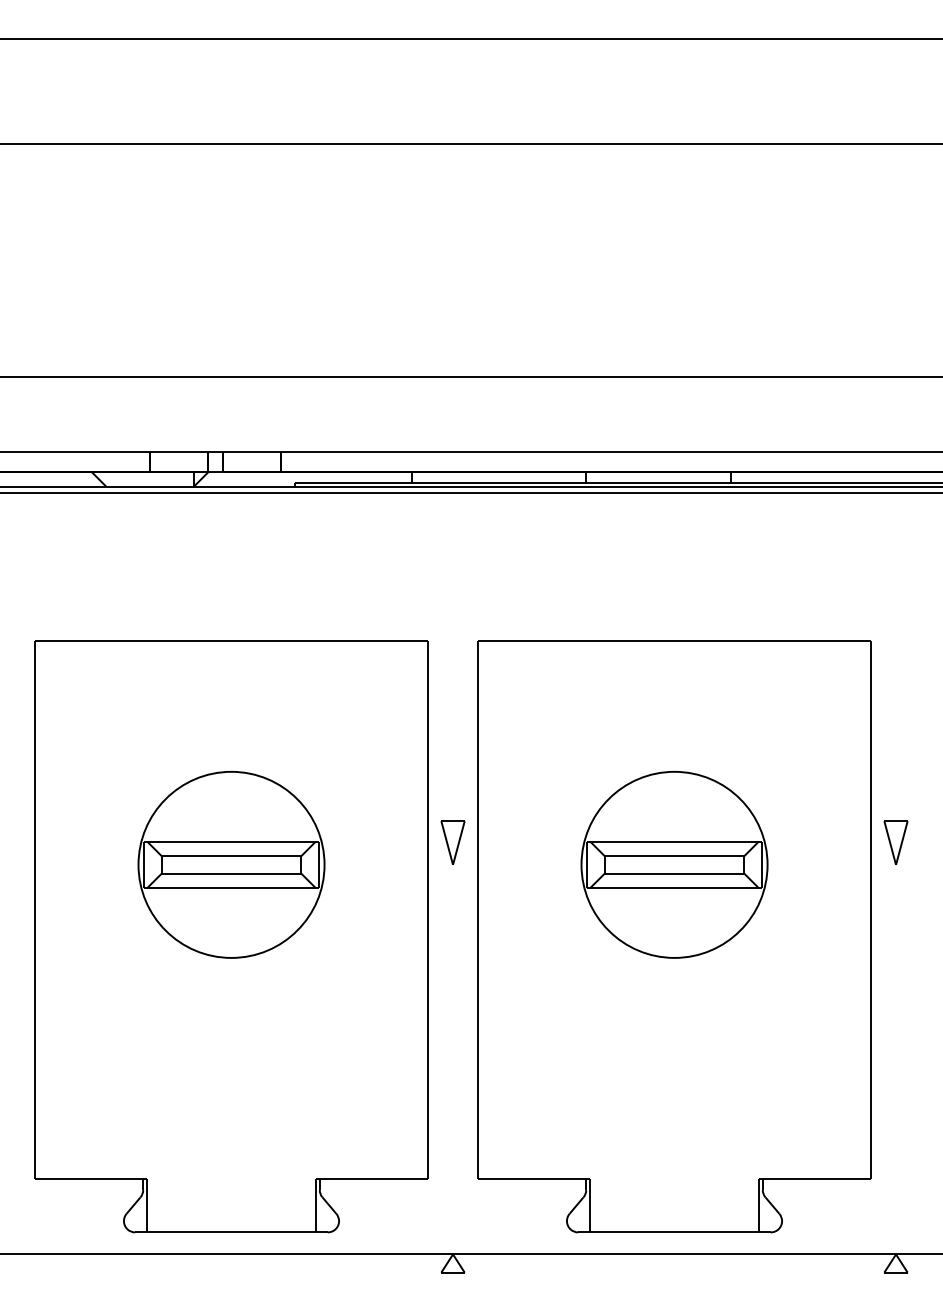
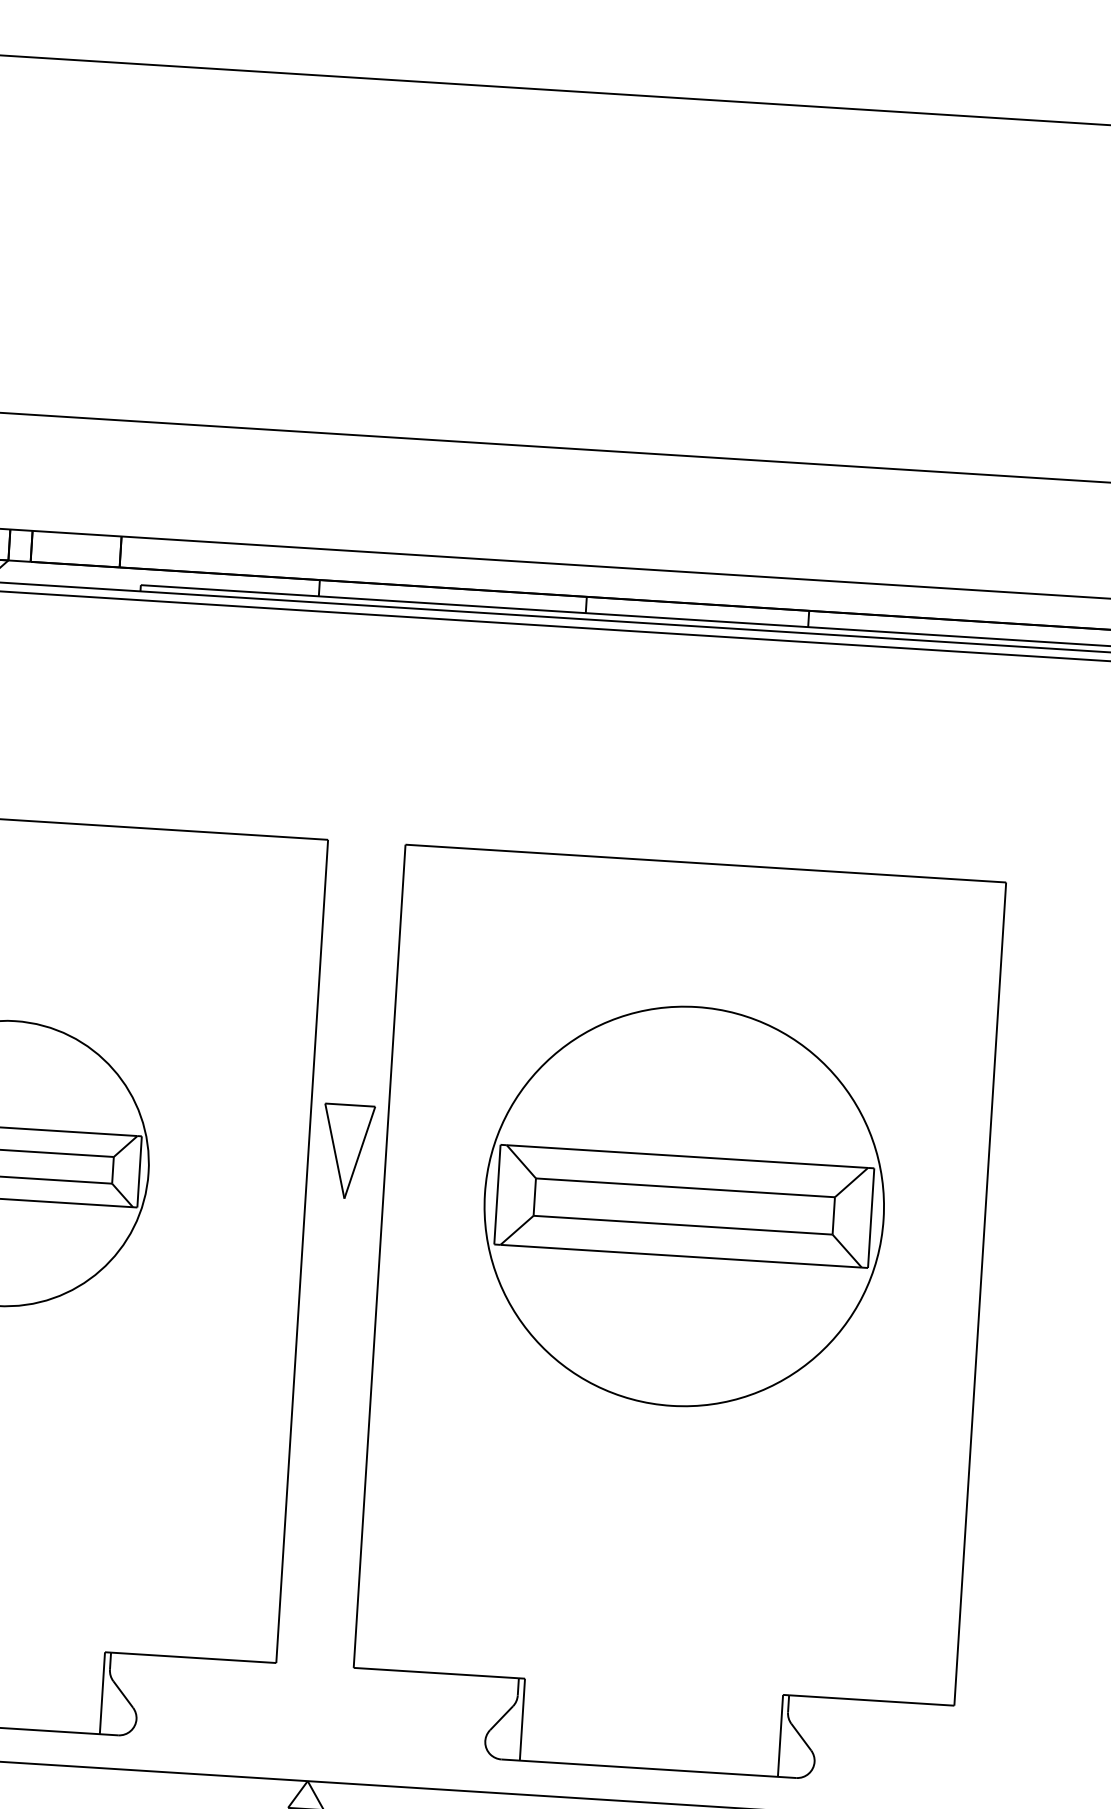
part: (452, 842) -> (346, 1150), size x1.4
part: (895, 842) -> (1024, 1193), removed
part: (674, 864) -> (684, 1205), size x1.4

